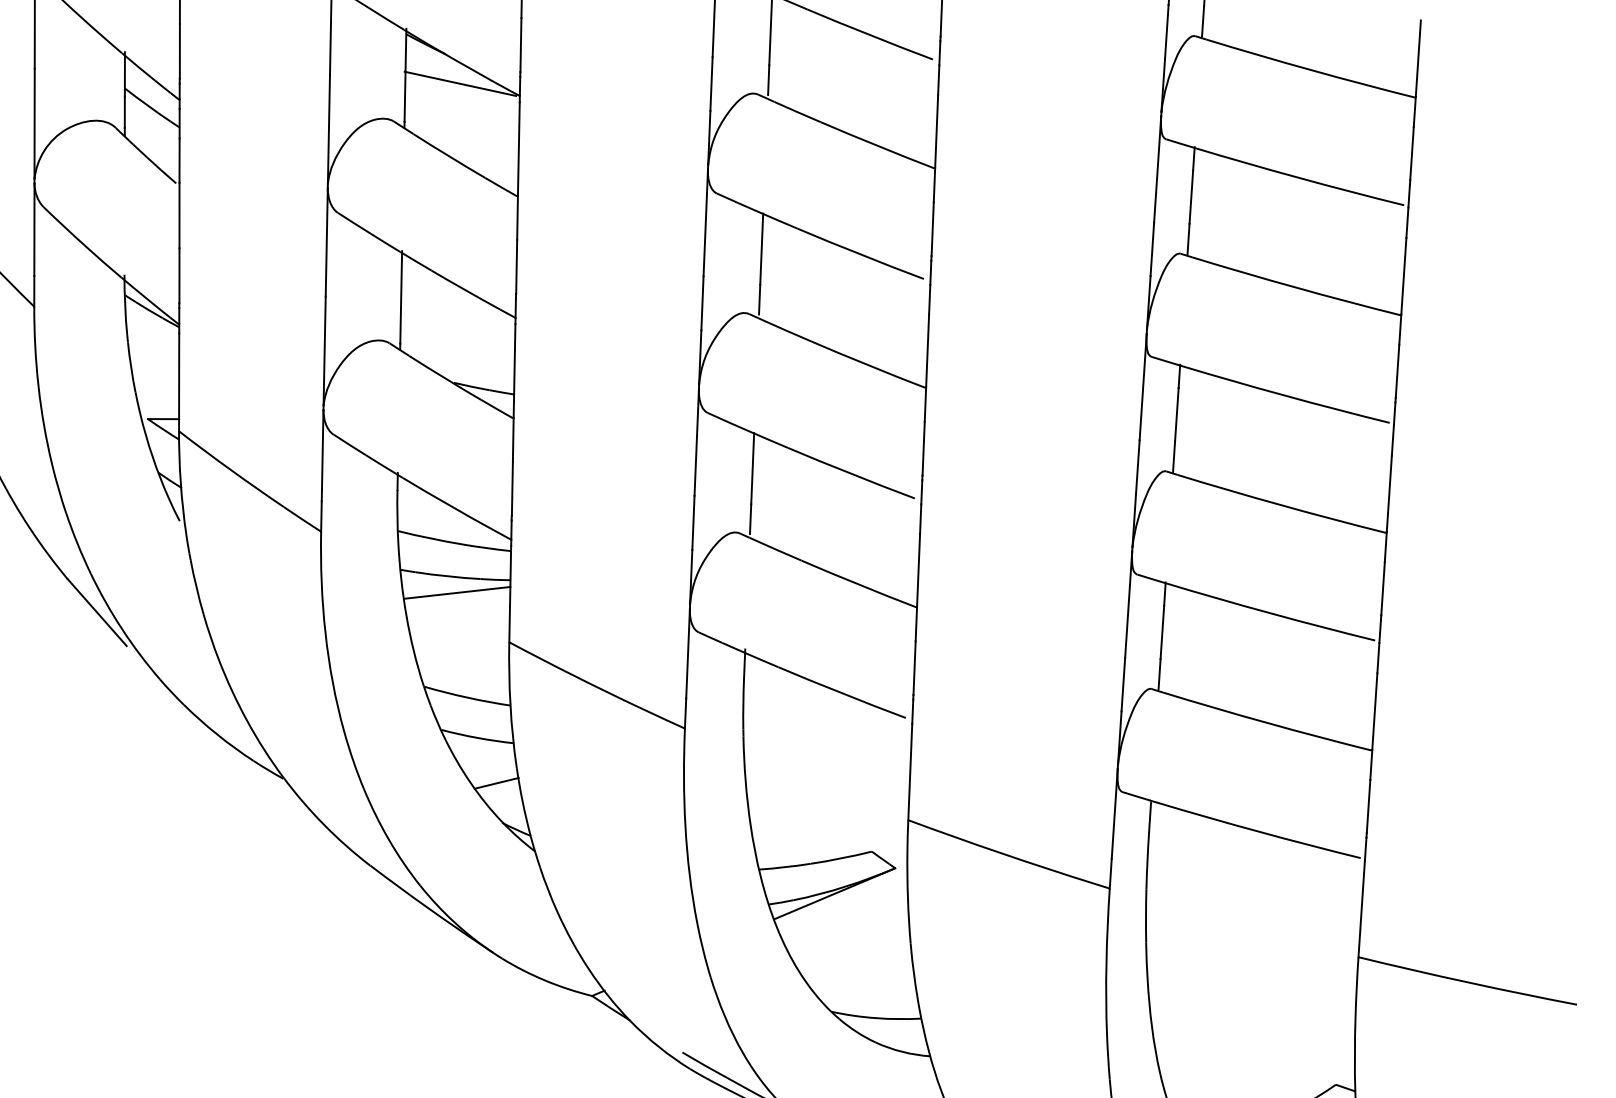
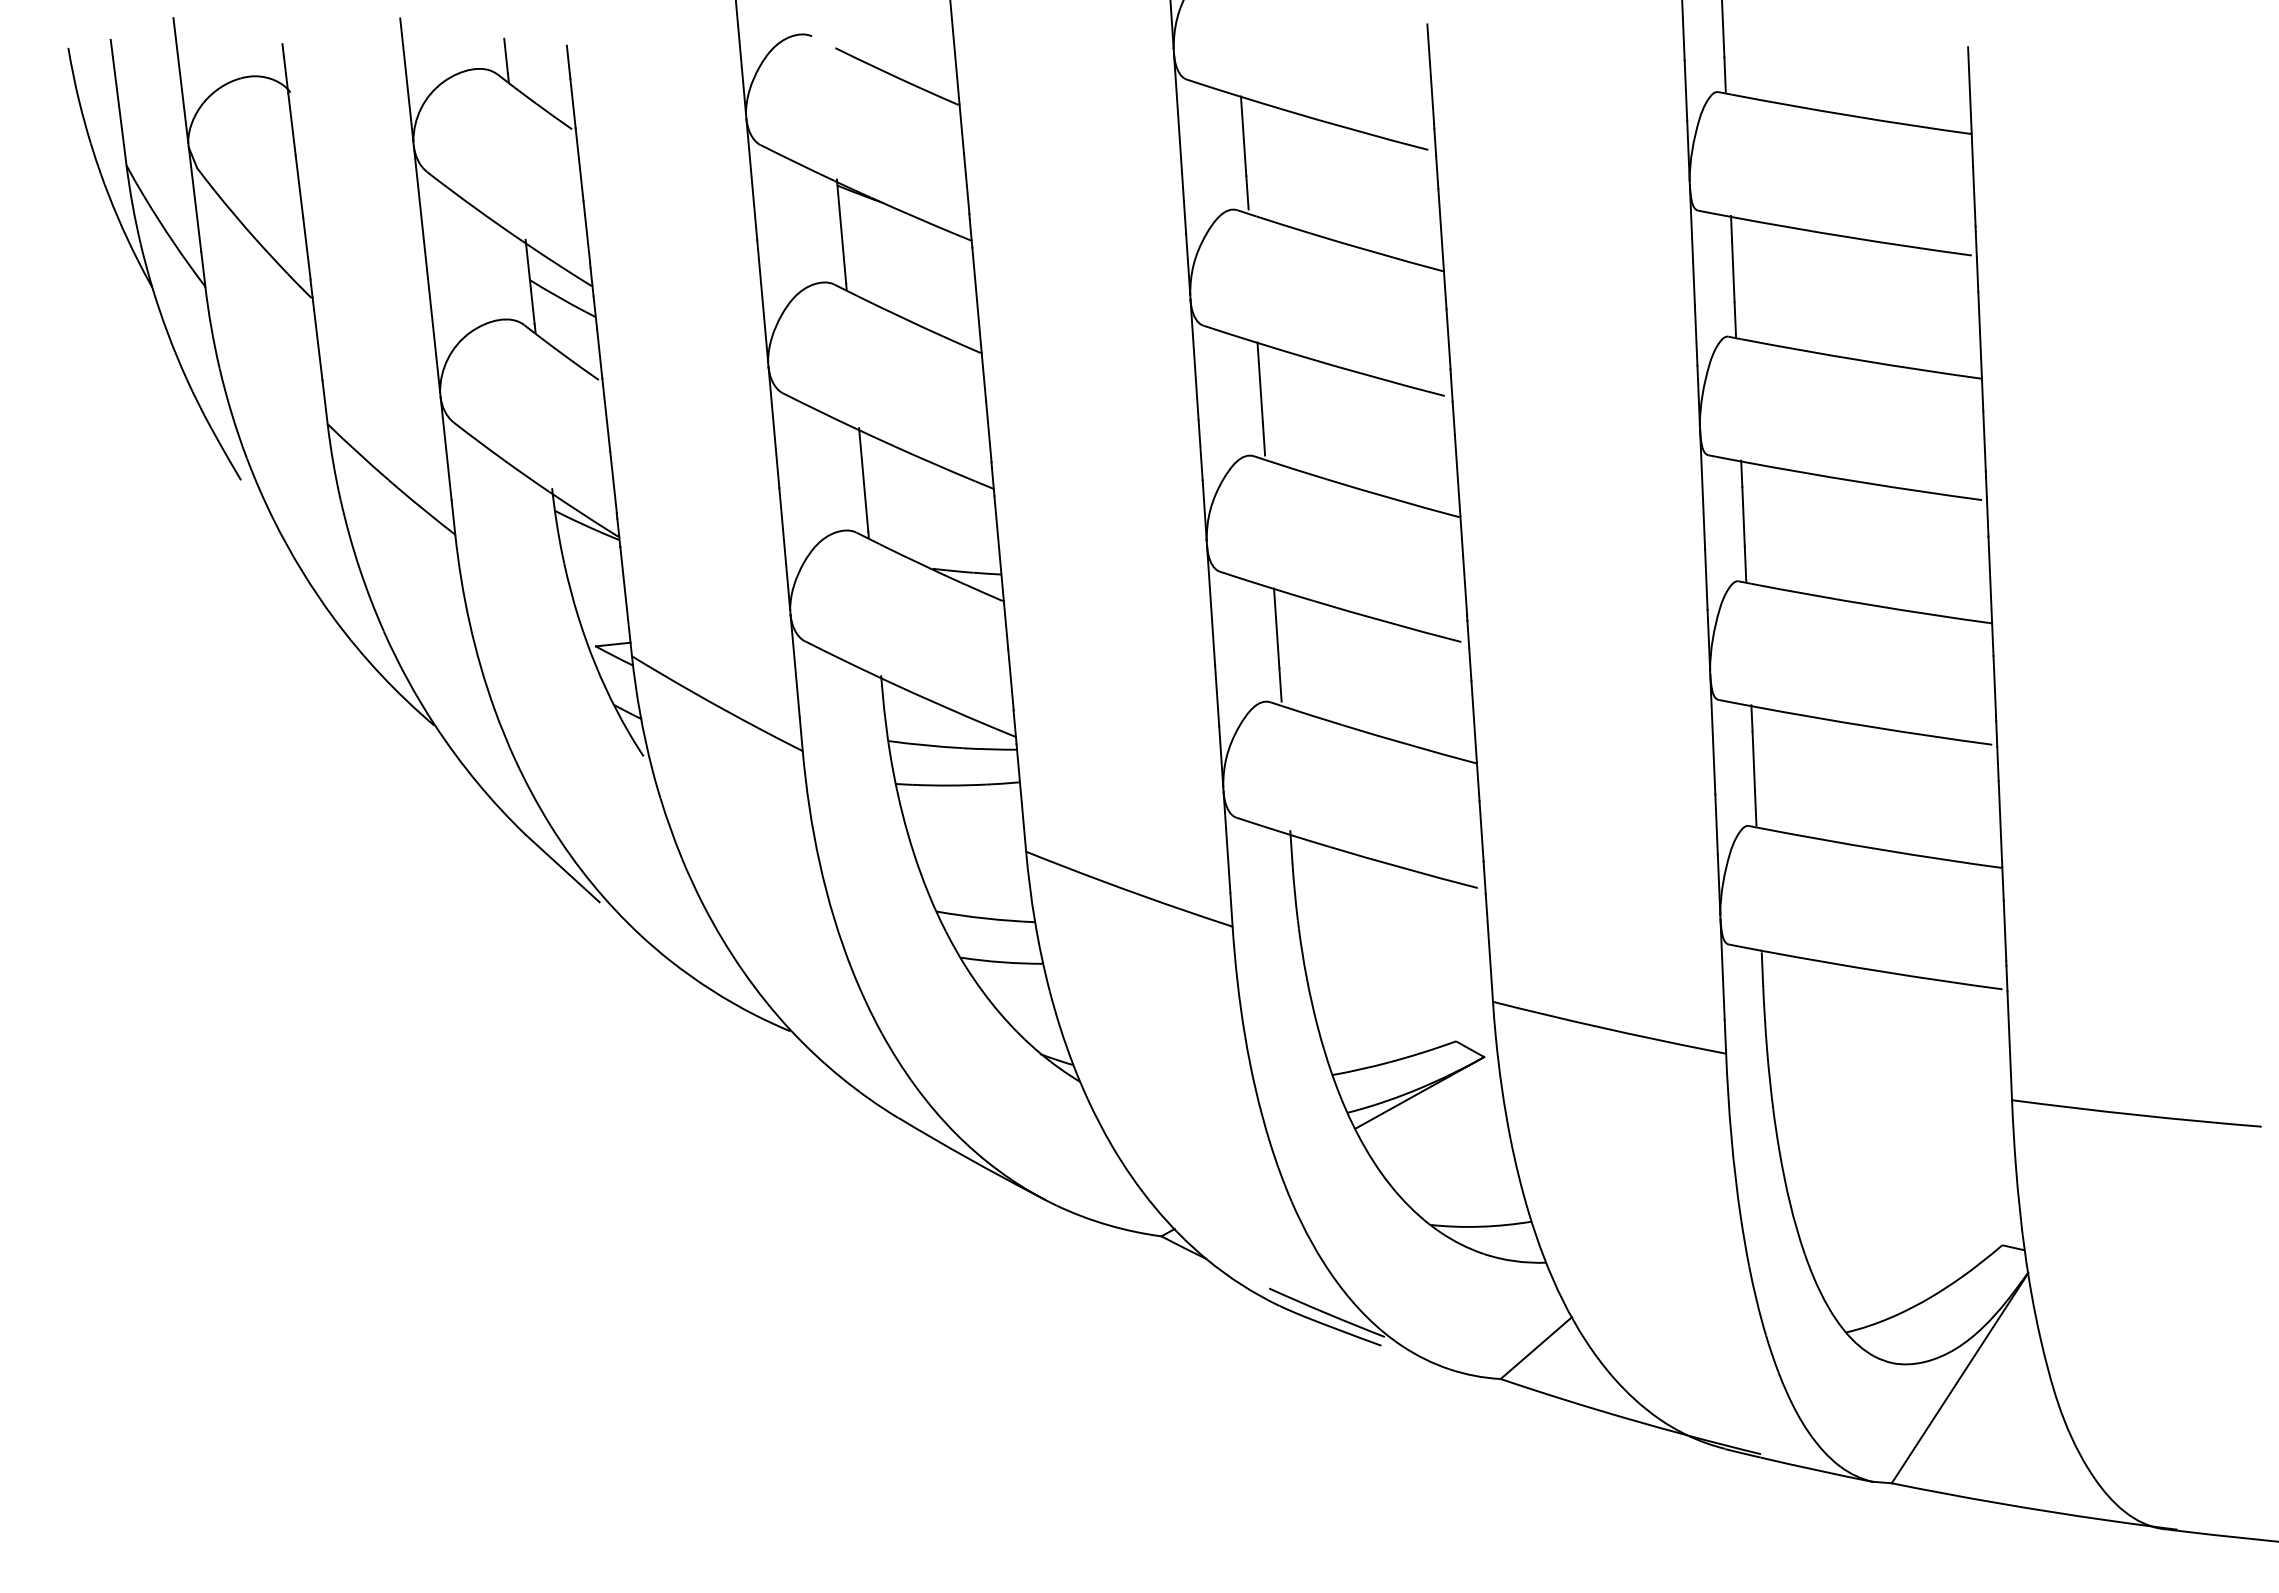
line: (460, 83) -> (903, 234), removed
line: (456, 592) -> (961, 802), removed
line: (497, 783) -> (1029, 1010), removed

